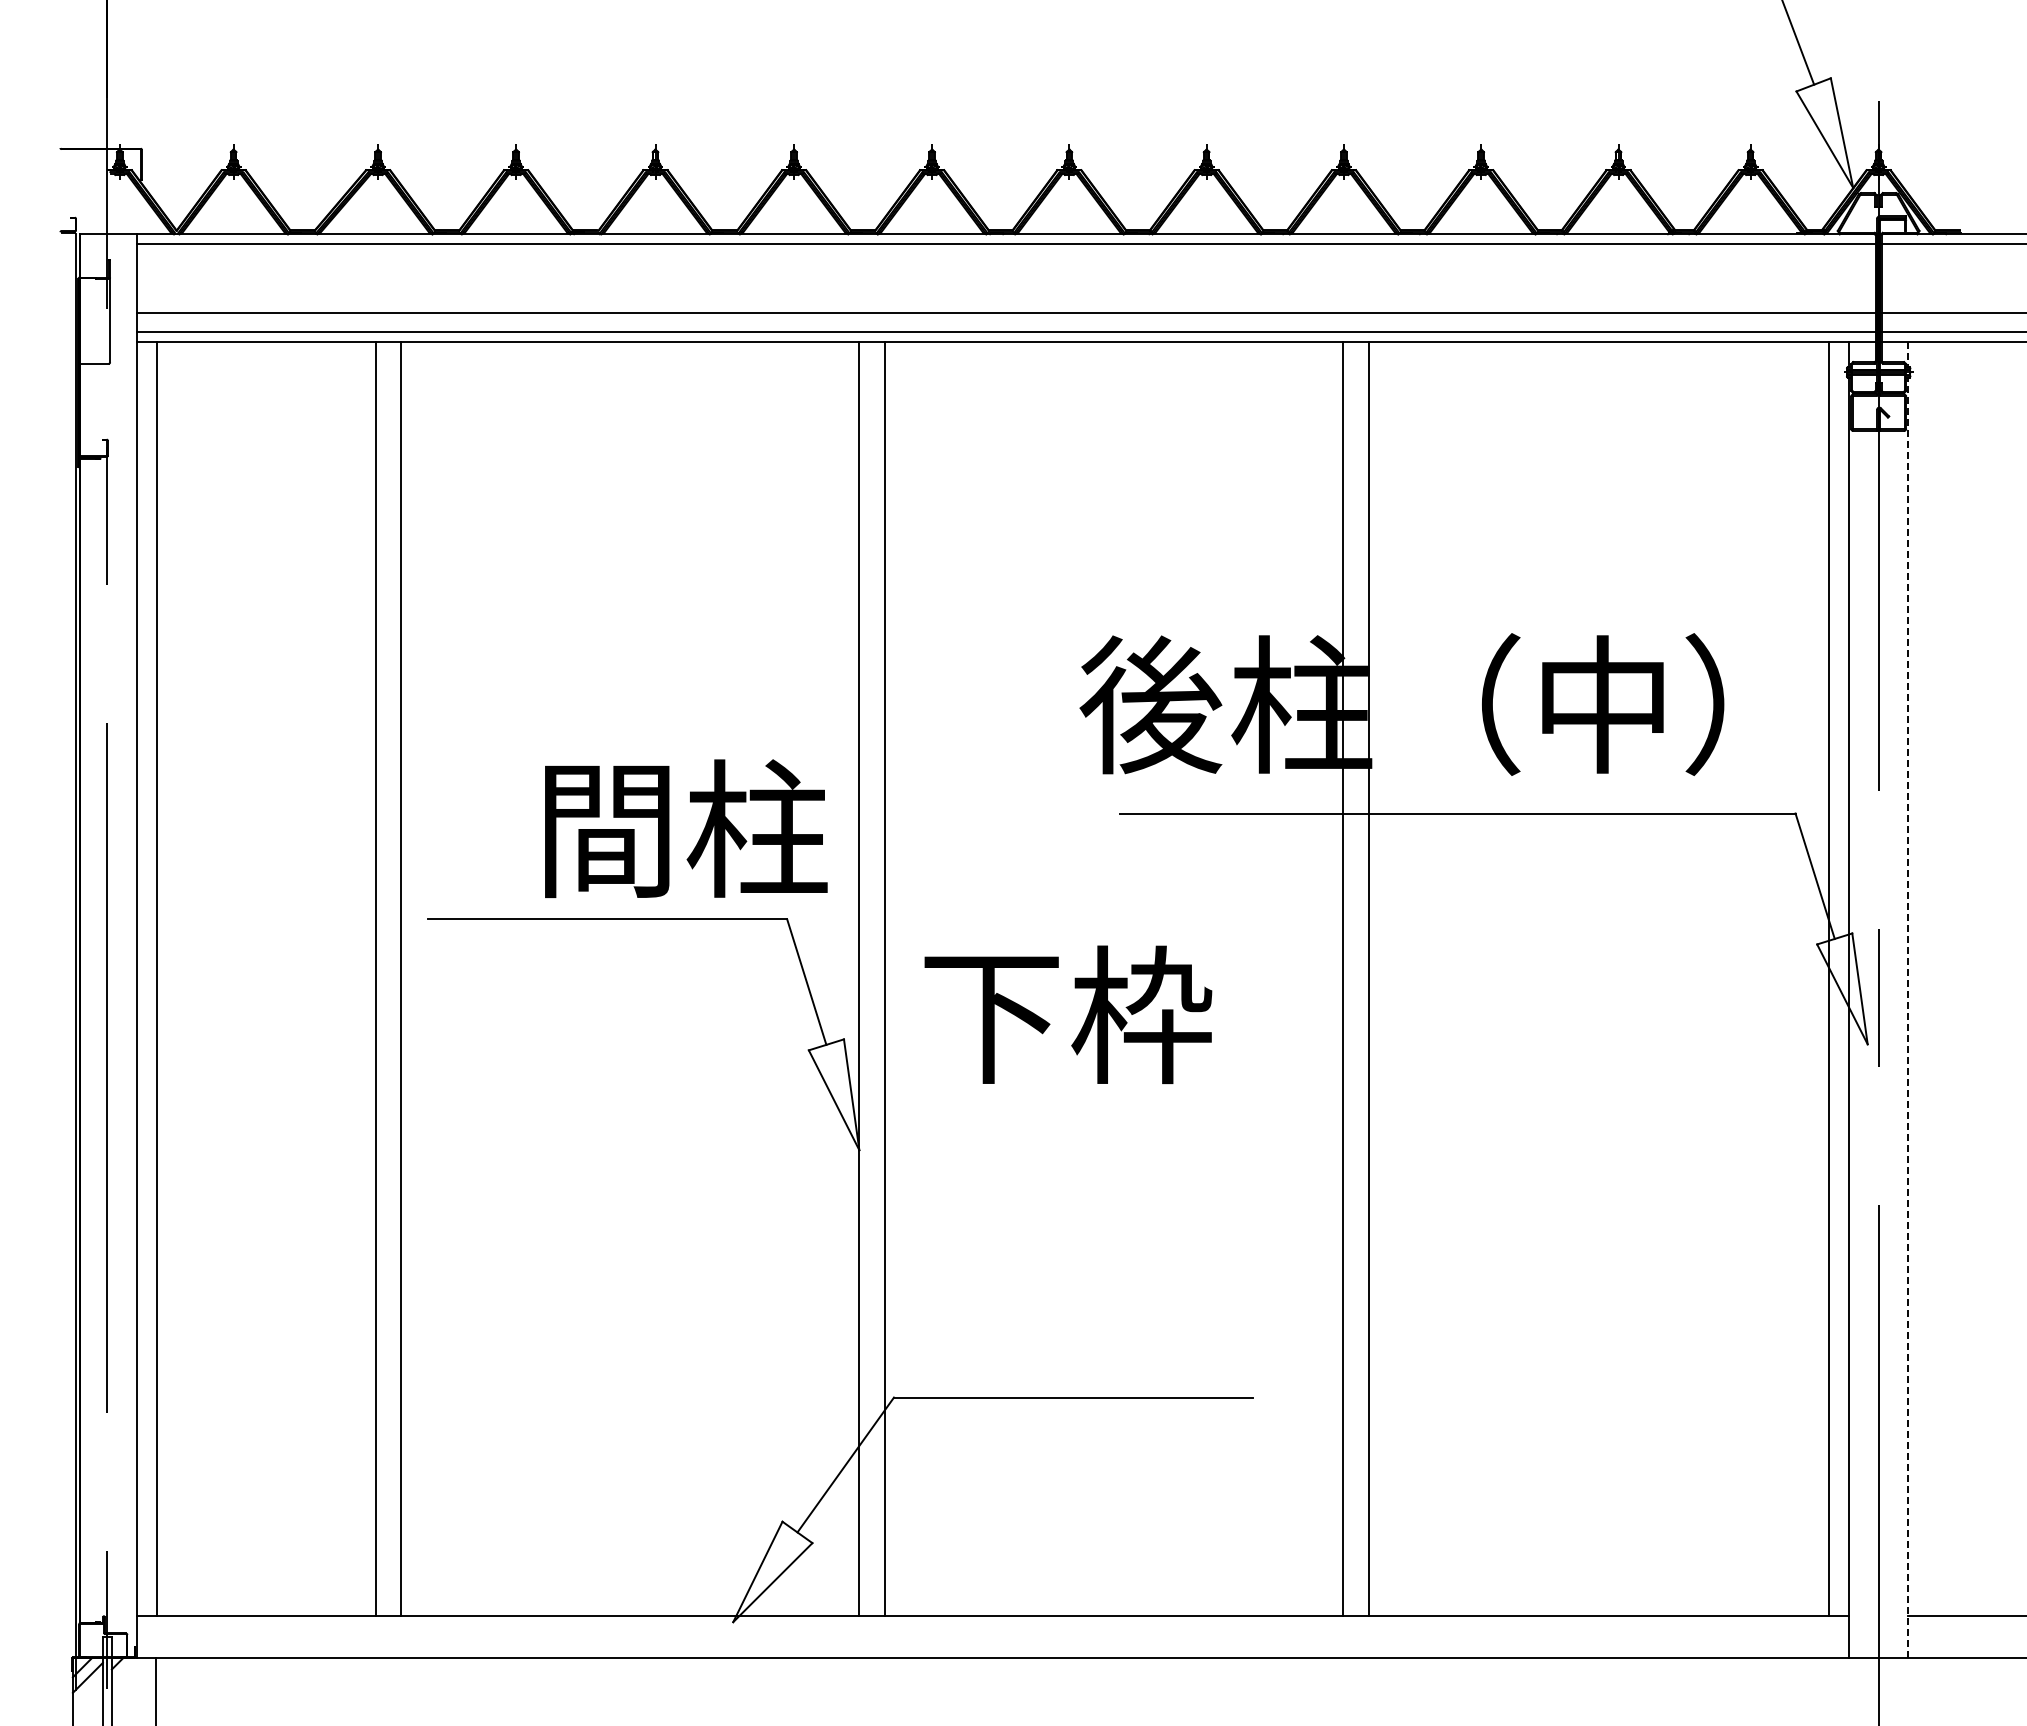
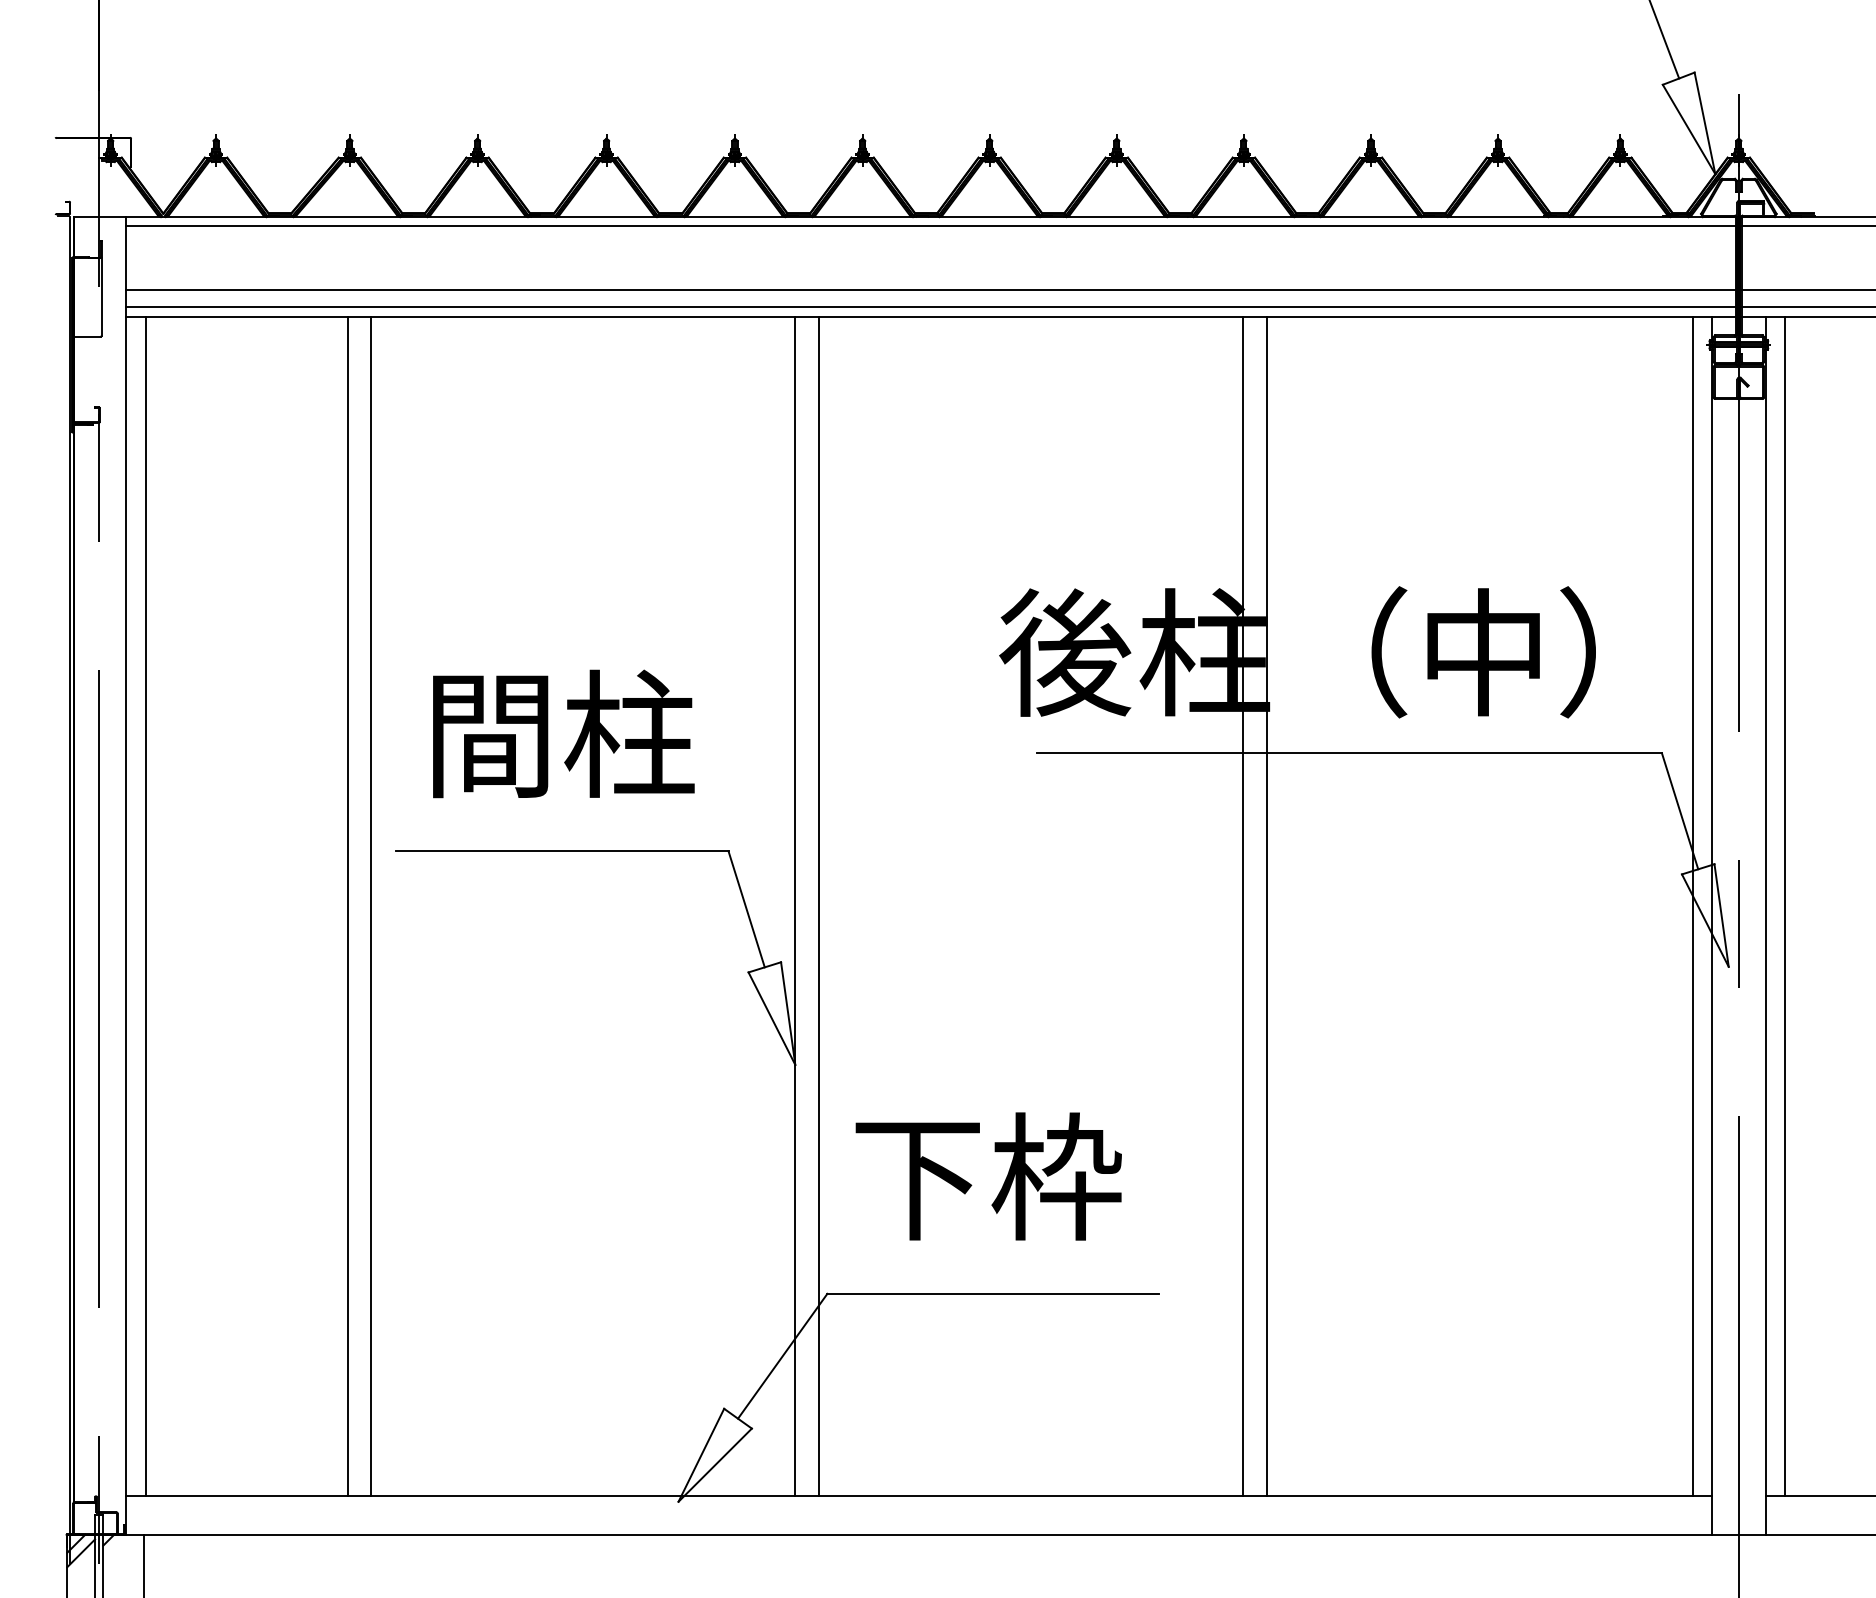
text: (686, 828) -> (564, 733), moved
line: (1928, 979) -> (1785, 906), added
line: (1907, 999) -> (1765, 925), dashed -> solid
text: (1068, 1014) -> (988, 1176), moved

